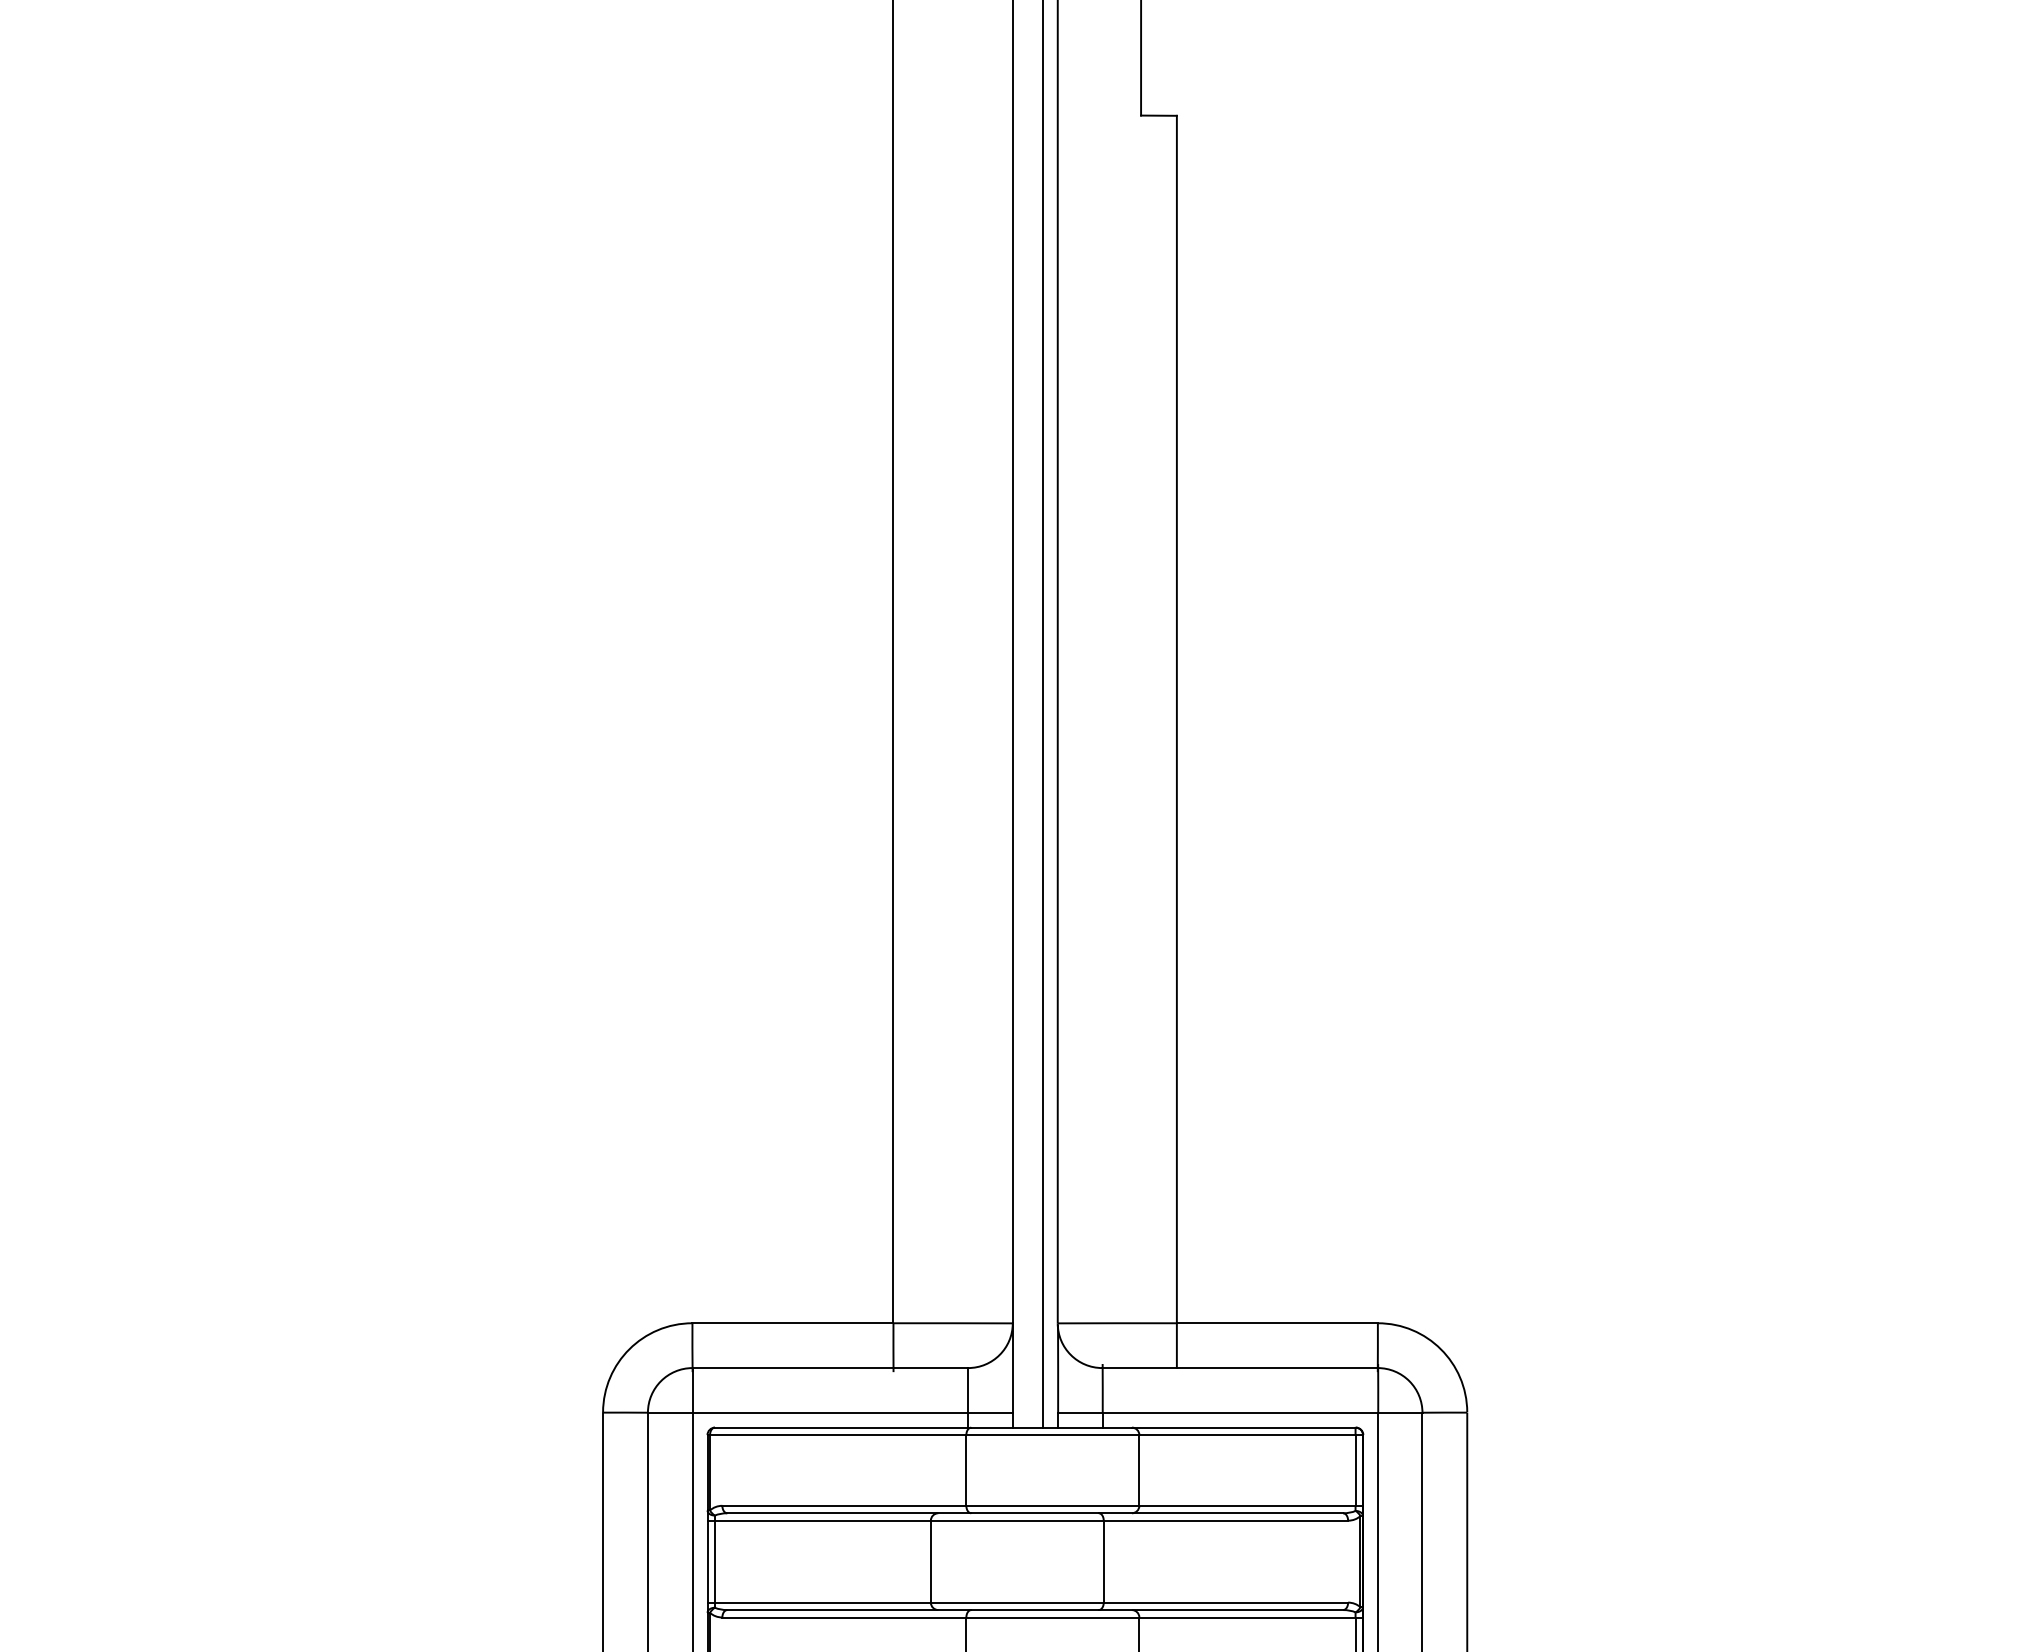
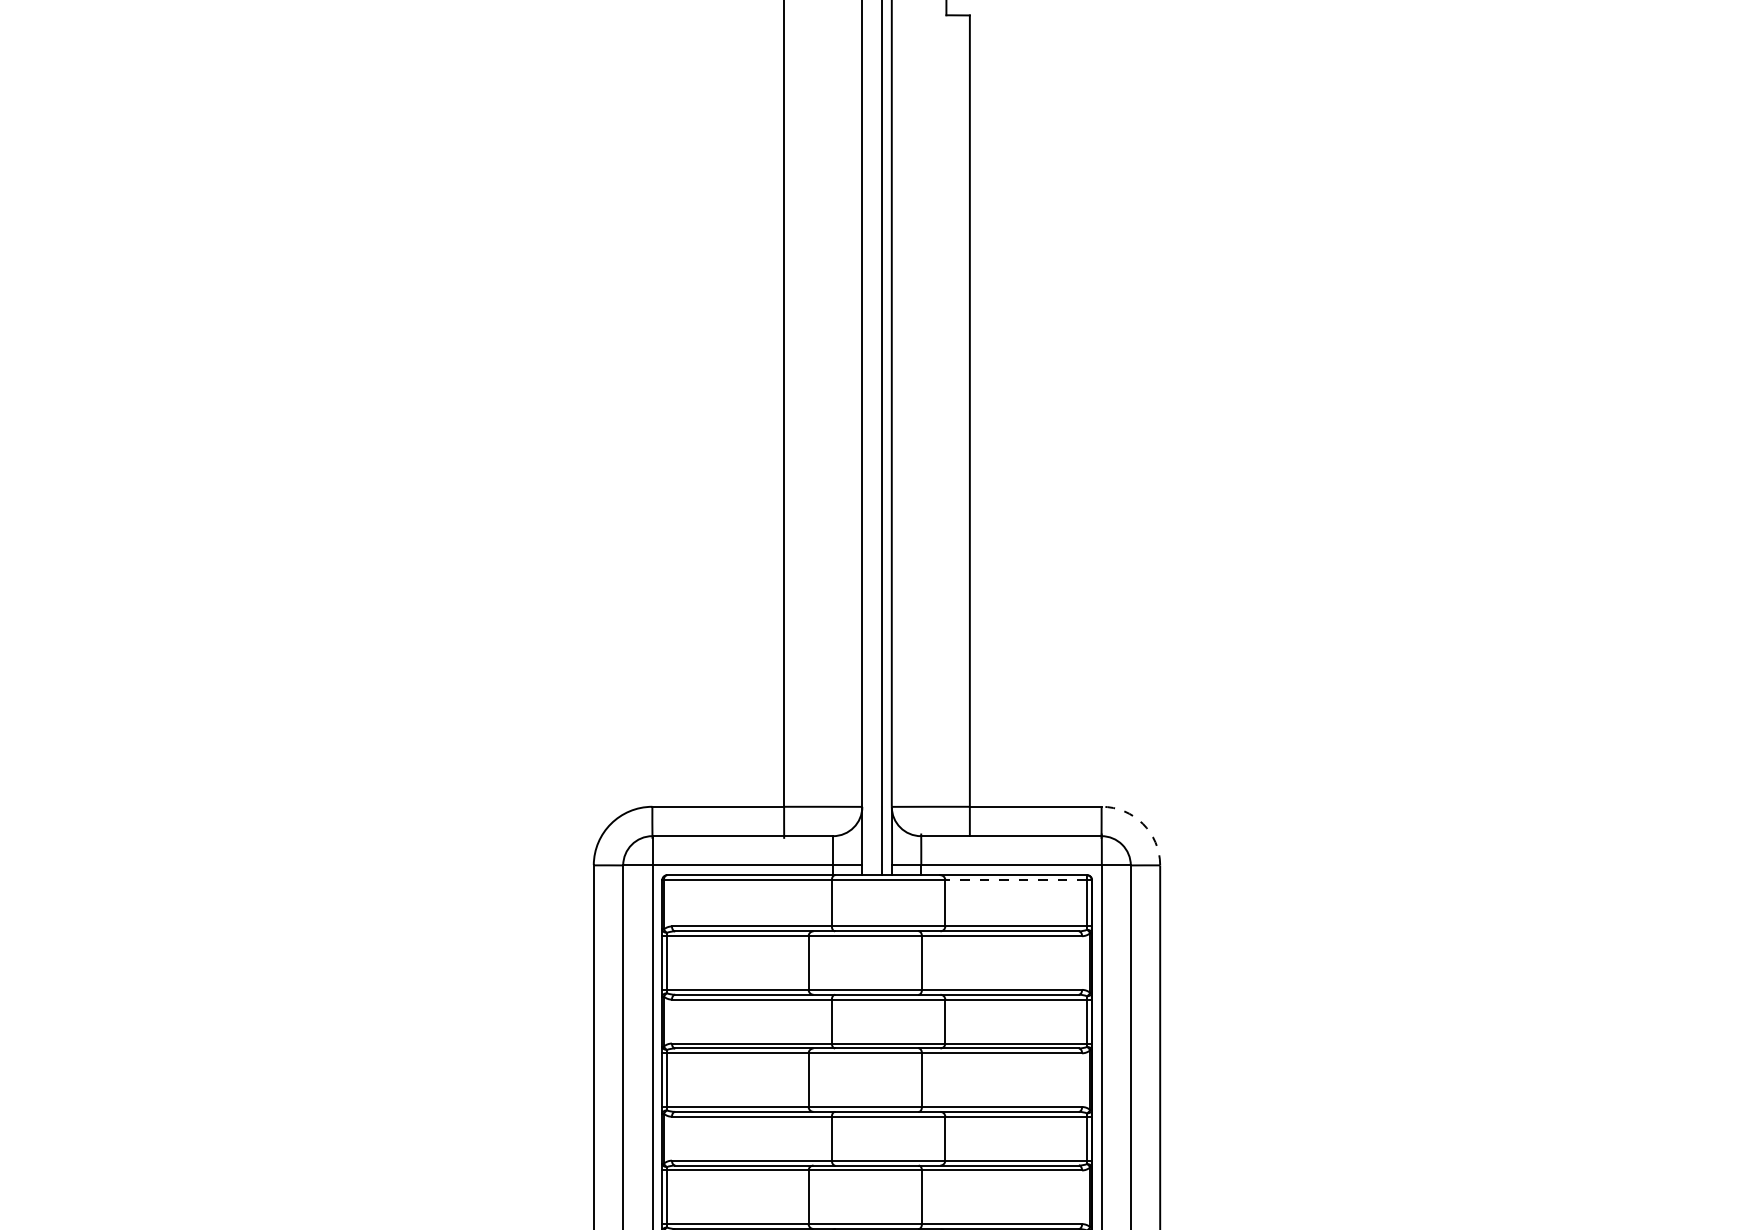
arc: (1440, 1348) -> (1142, 823), solid -> dashed
line: (1248, 1435) -> (1016, 880), solid -> dashed

